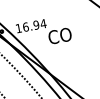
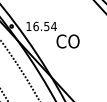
text: (35, 24) -> (46, 25), 16.94 -> 16.54

